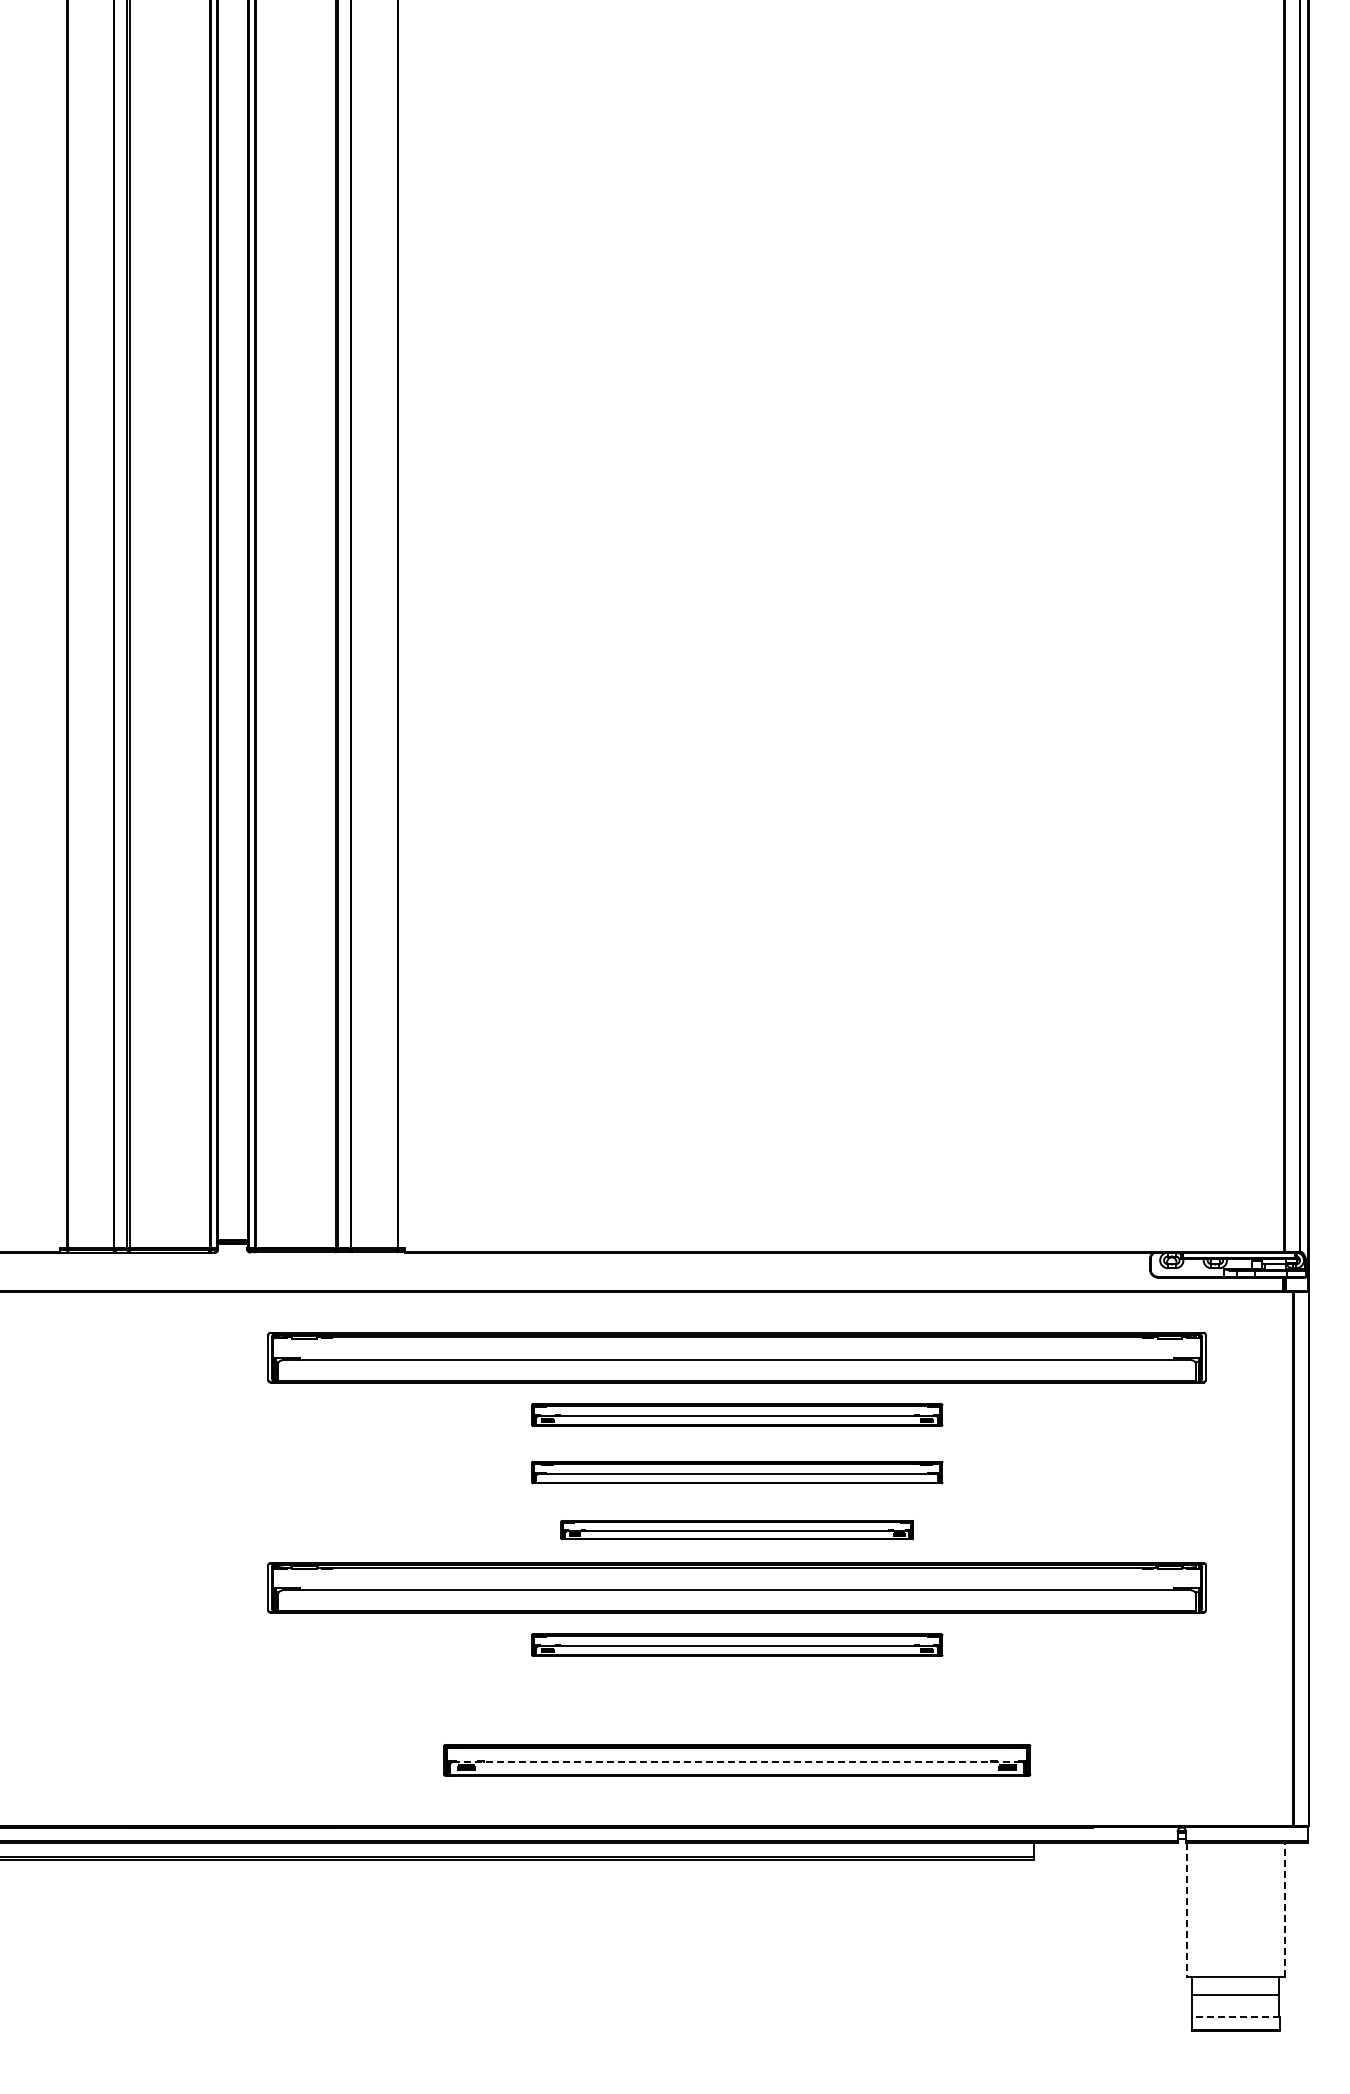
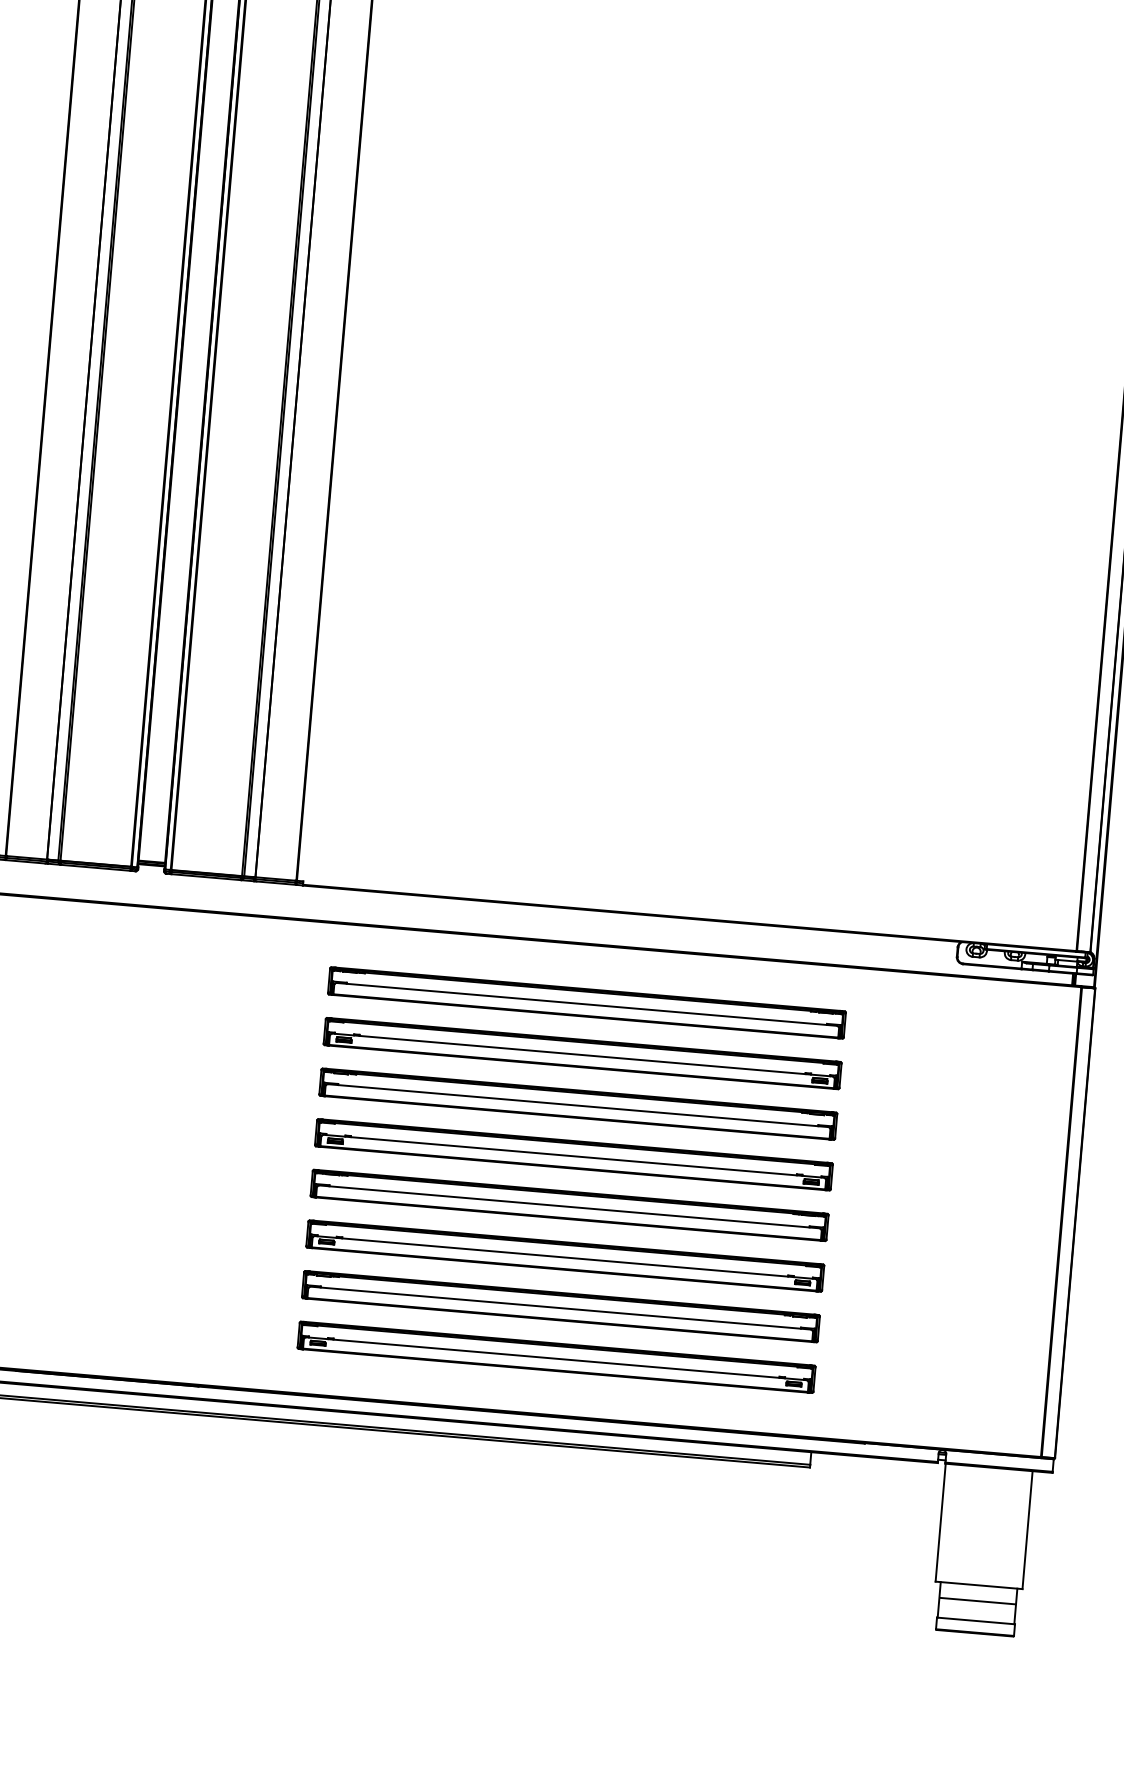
part: (737, 1357) -> (587, 1002), size x0.62
part: (737, 1414) -> (582, 1053), size x1.43
part: (737, 1472) -> (578, 1104), size x1.43
part: (737, 1529) -> (574, 1154), size x1.67
part: (737, 1587) -> (569, 1205), size x0.62
part: (737, 1644) -> (565, 1255), size x1.43
part: (737, 1702) -> (561, 1306), added
line: (737, 1761) -> (556, 1358), dashed -> solid
line: (1285, 1909) -> (1027, 1529), dashed -> solid
line: (1186, 1910) -> (940, 1523), dashed -> solid
line: (1235, 2017) -> (975, 1621), dashed -> solid

